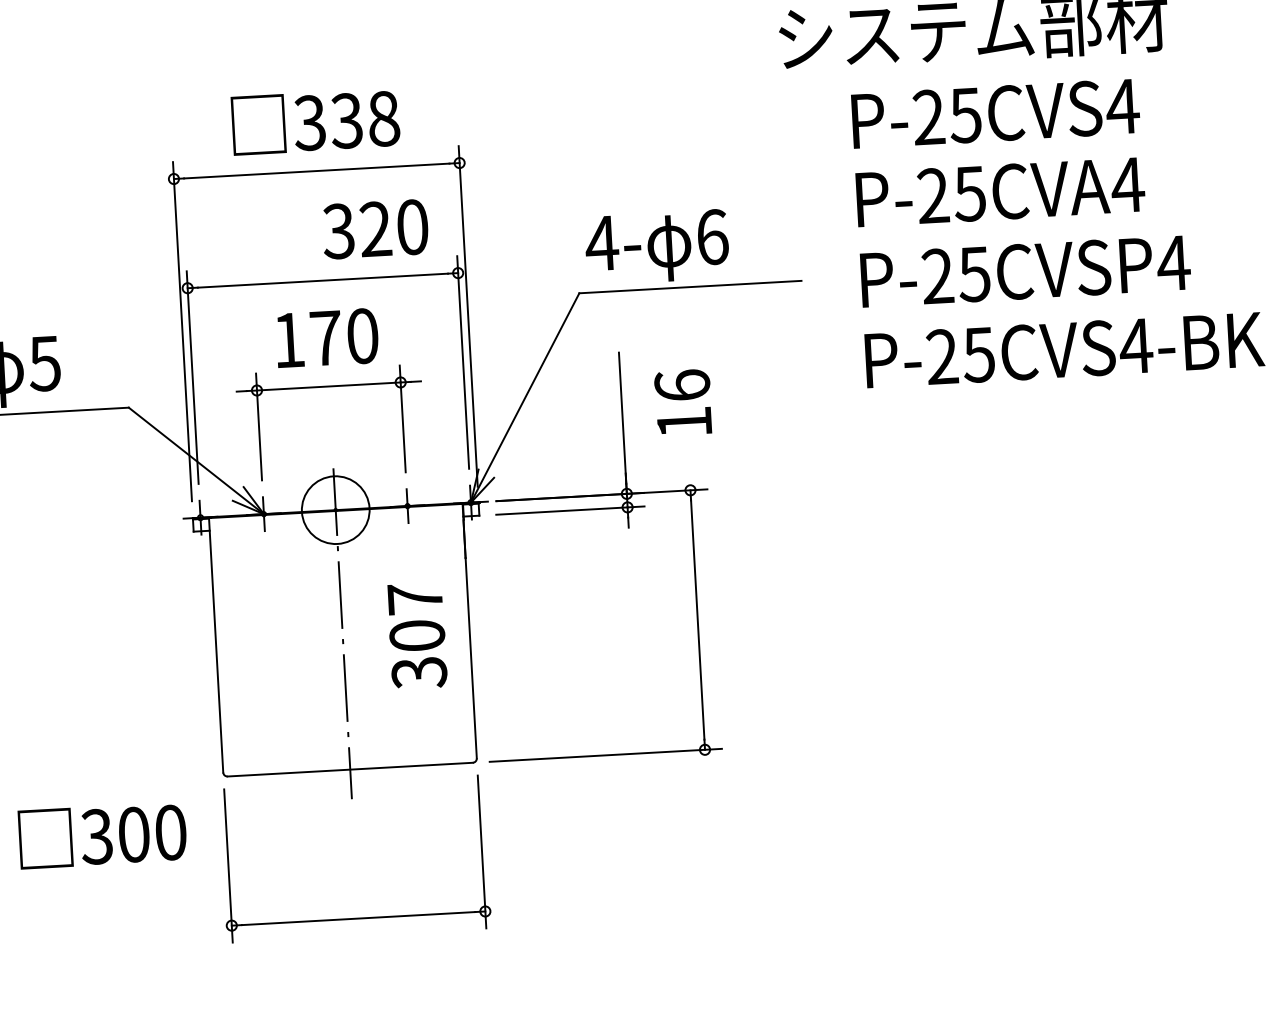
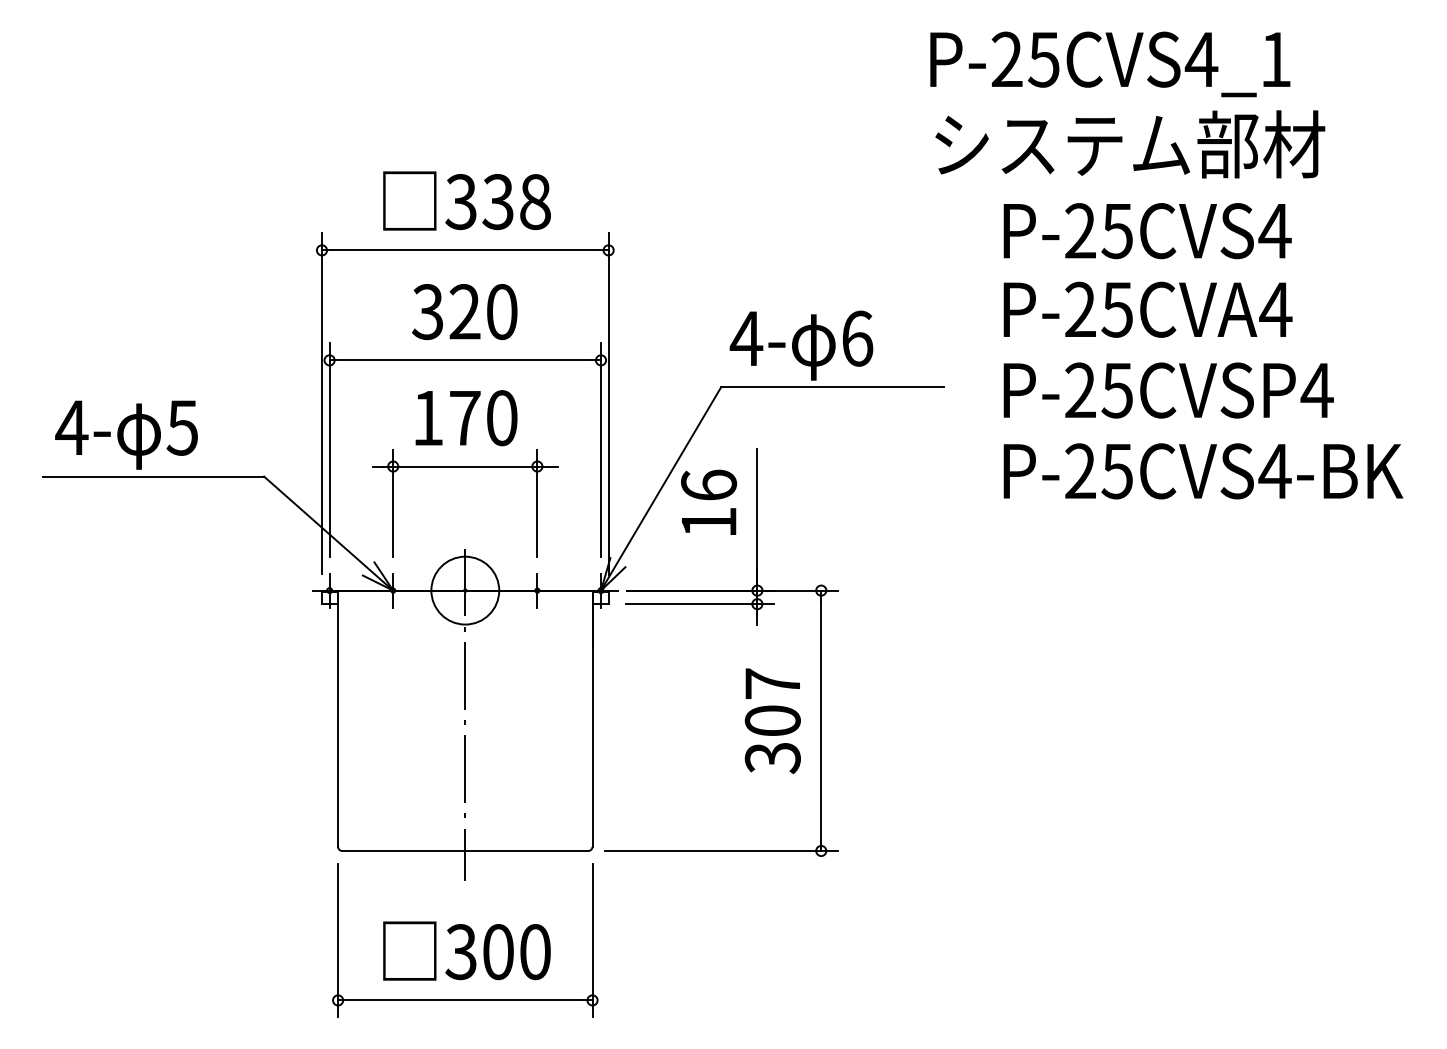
text: (375, 229) -> (464, 312), moved
text: (683, 401) -> (709, 501), moved
text: (416, 636) -> (772, 721), moved
text: (102, 835) -> (466, 950), moved

